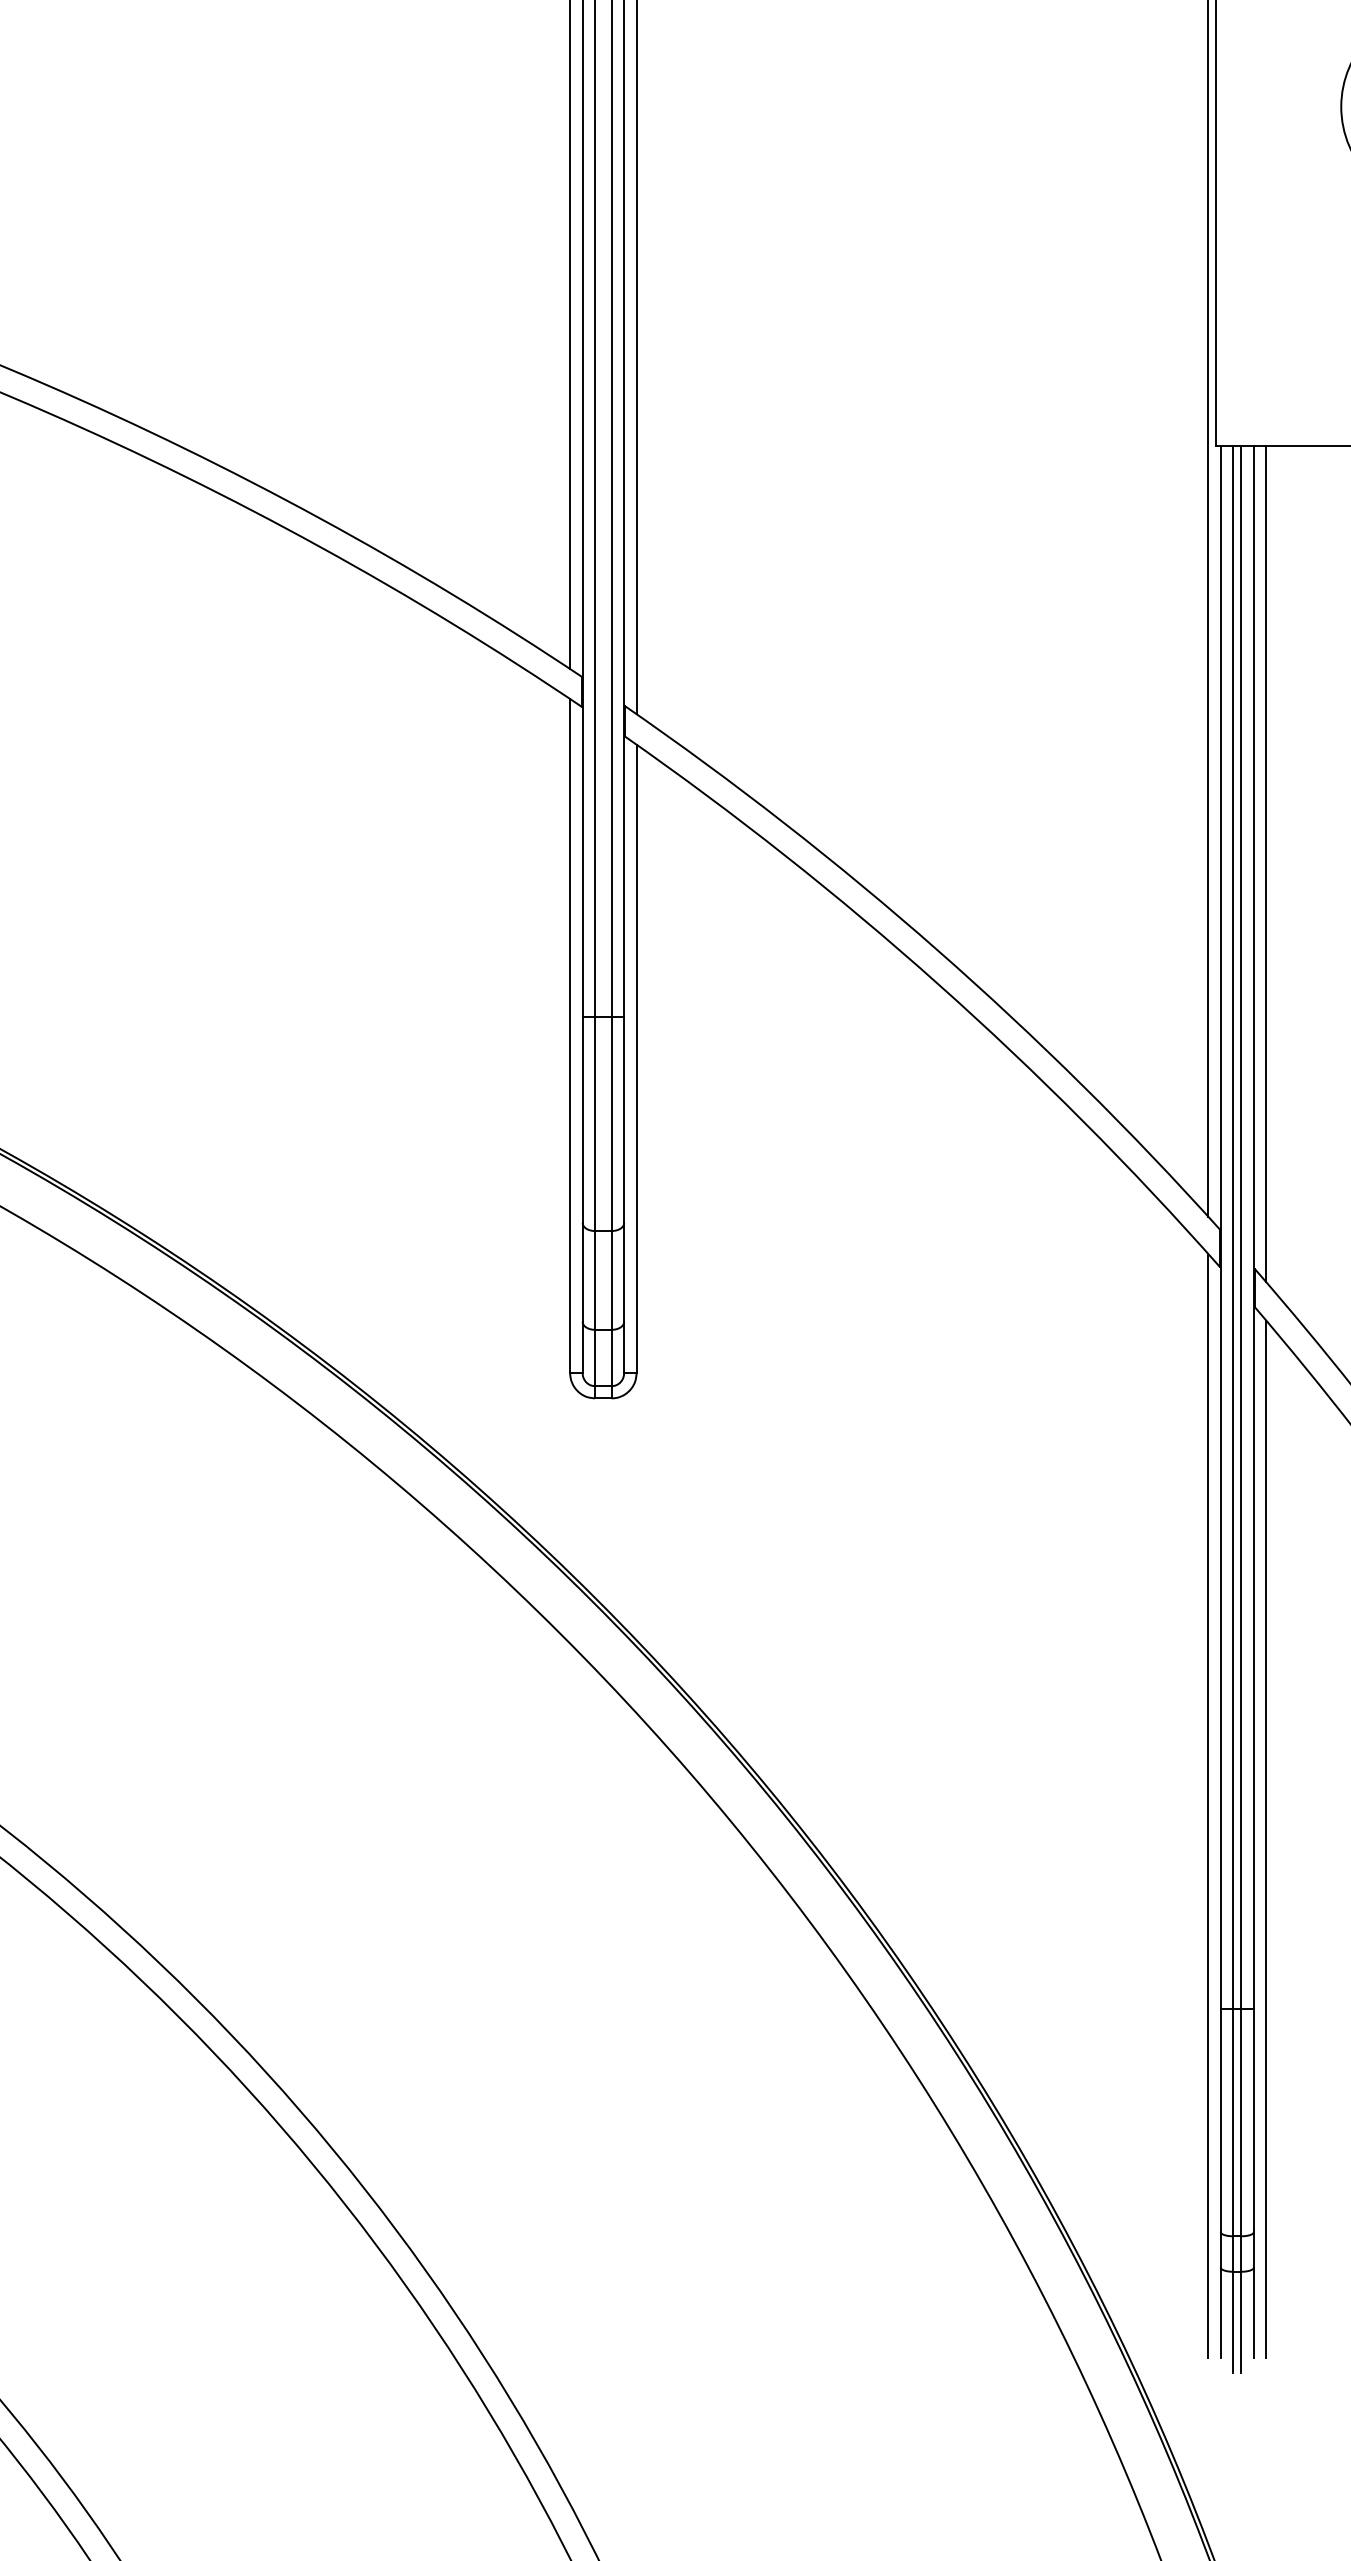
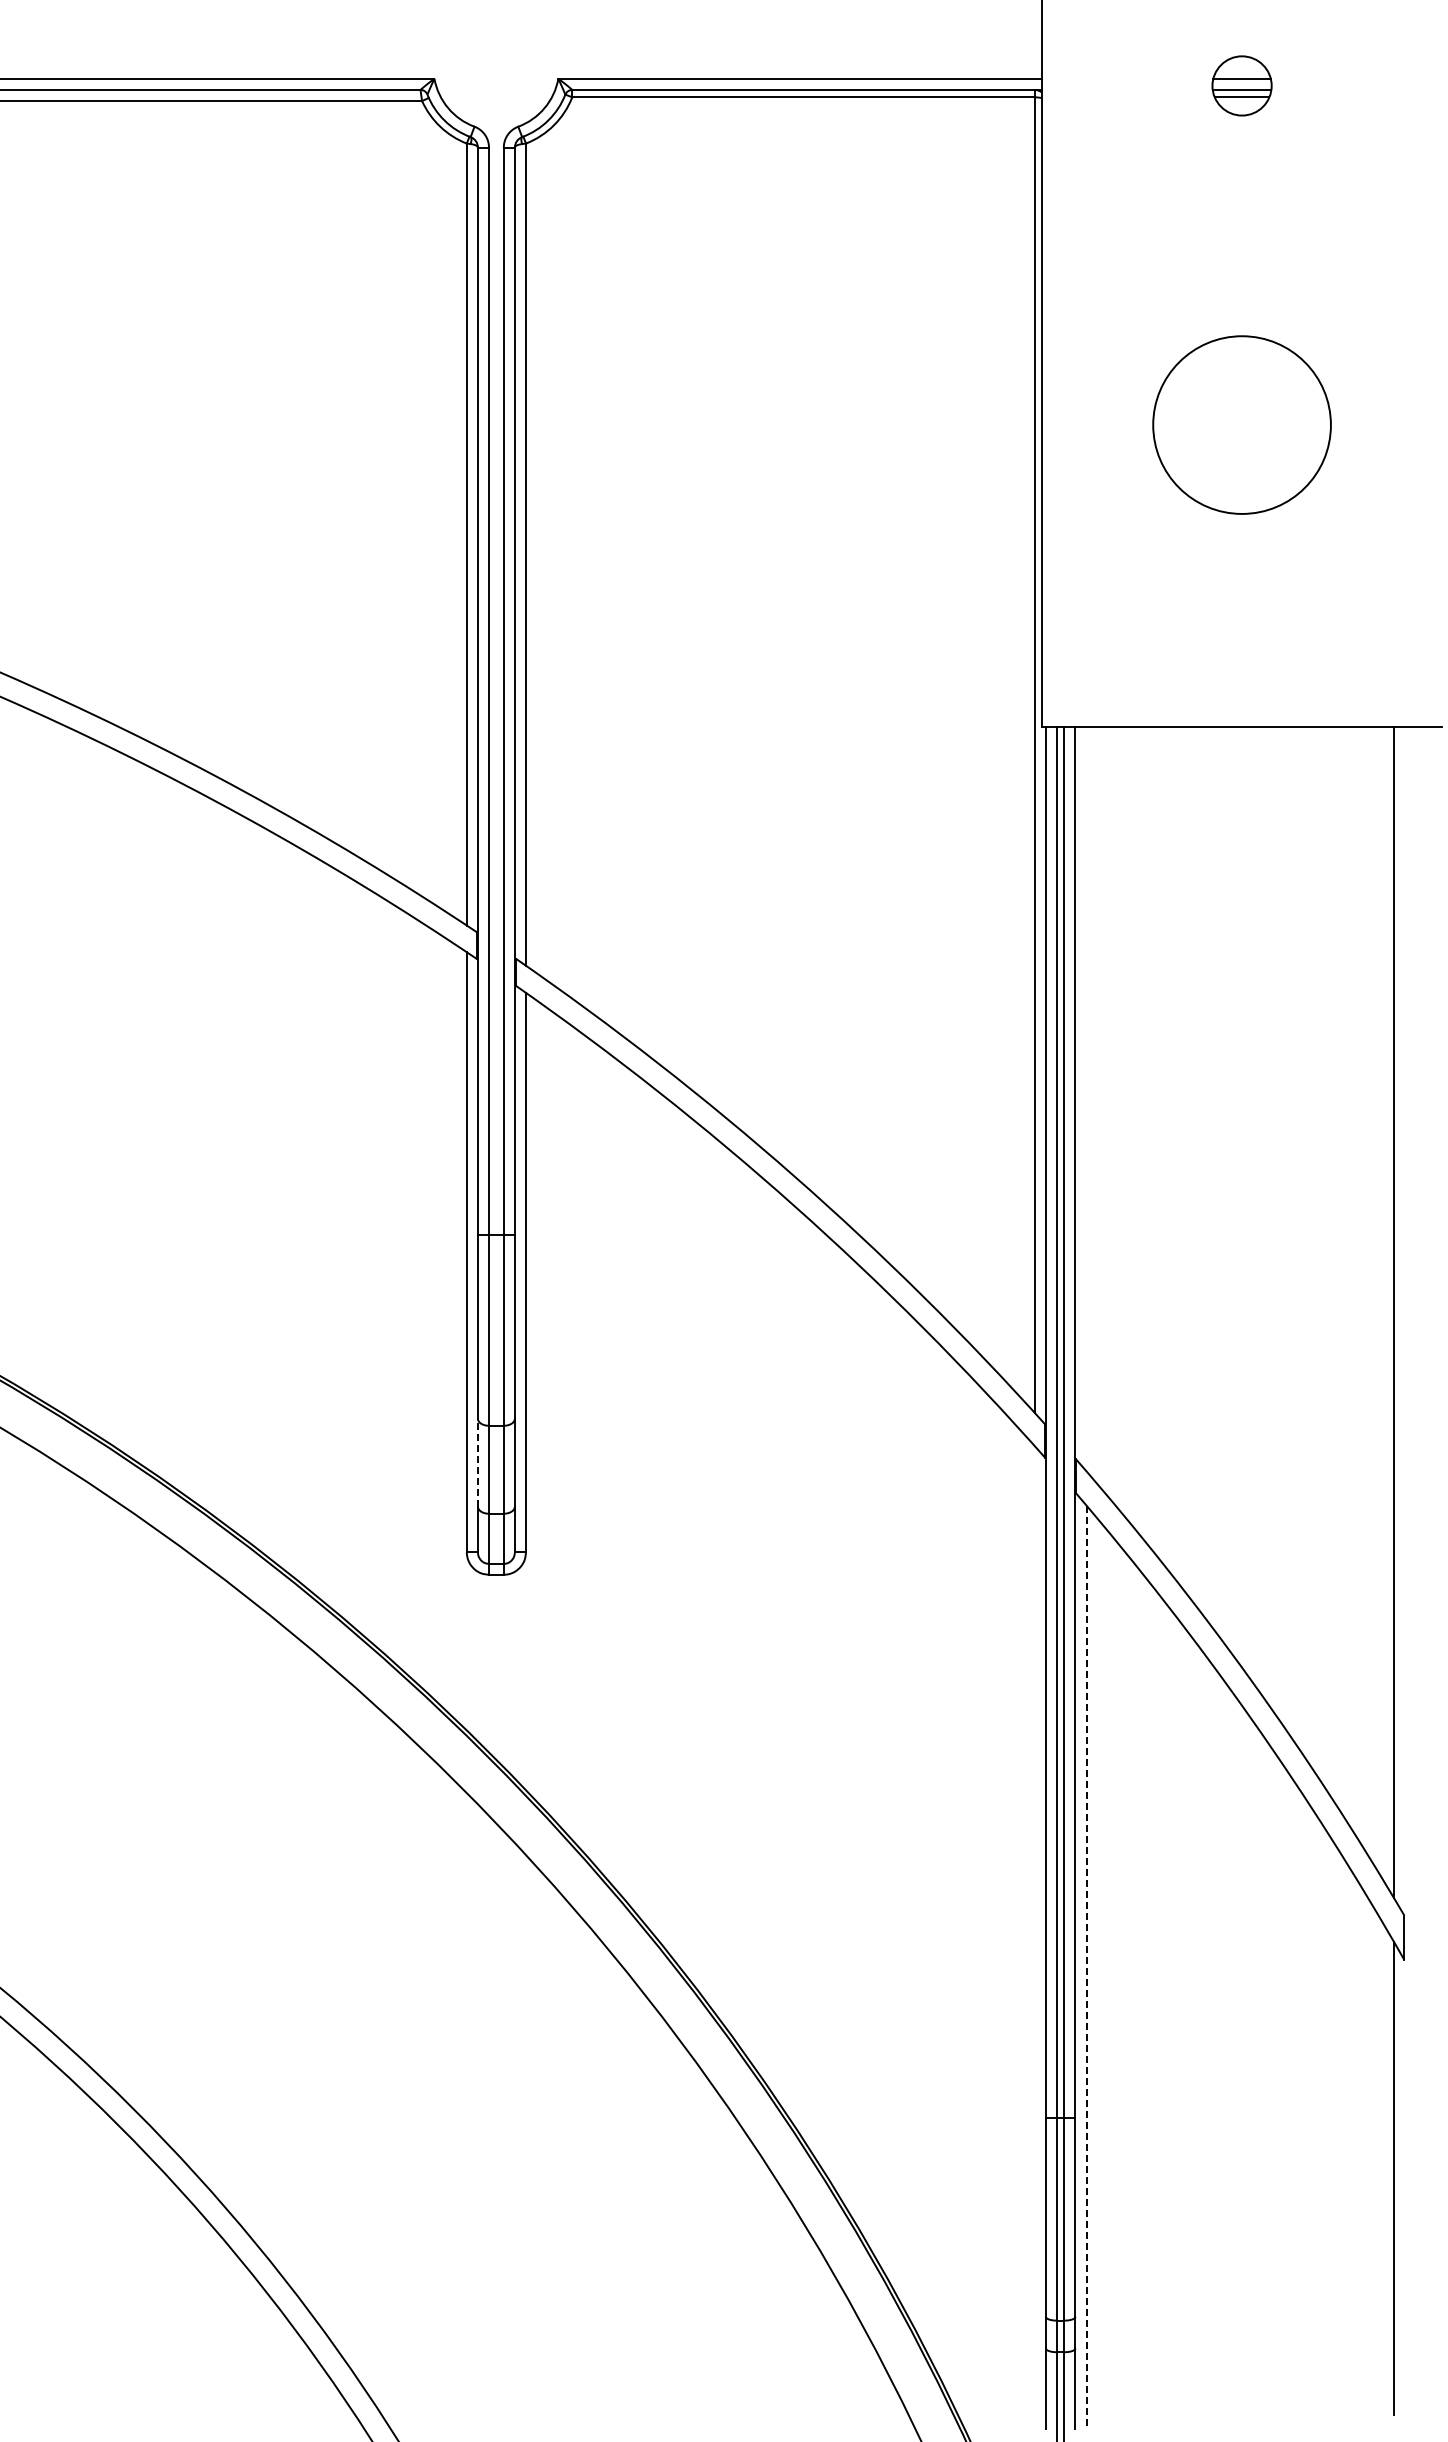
line: (1266, 864) -> (1086, 1099), removed
line: (582, 1272) -> (477, 1462), solid -> dashed
line: (1207, 1805) -> (1034, 1937), removed
line: (1266, 1839) -> (1086, 1967), solid -> dashed

